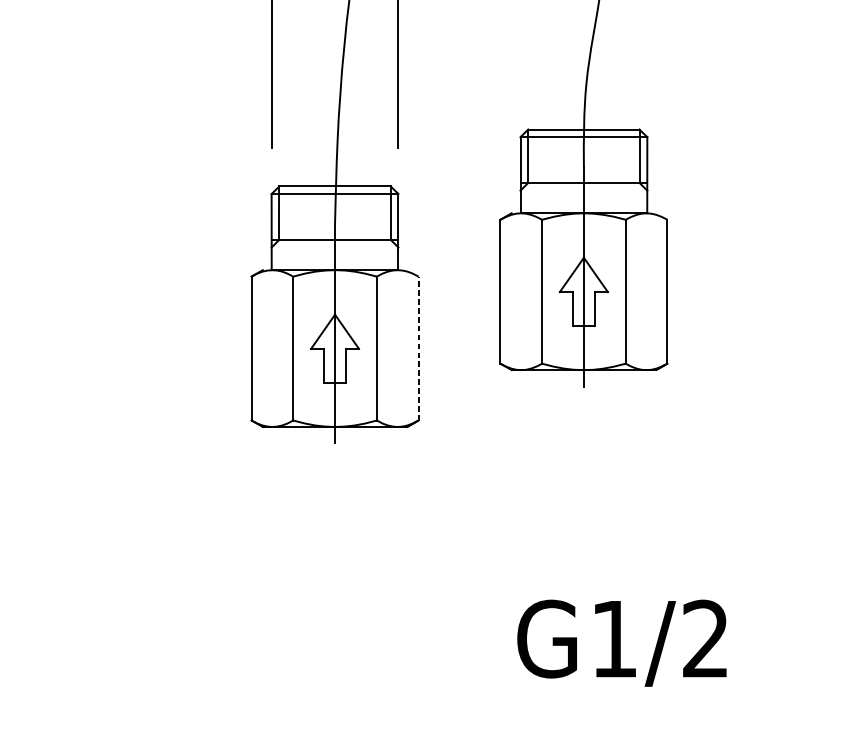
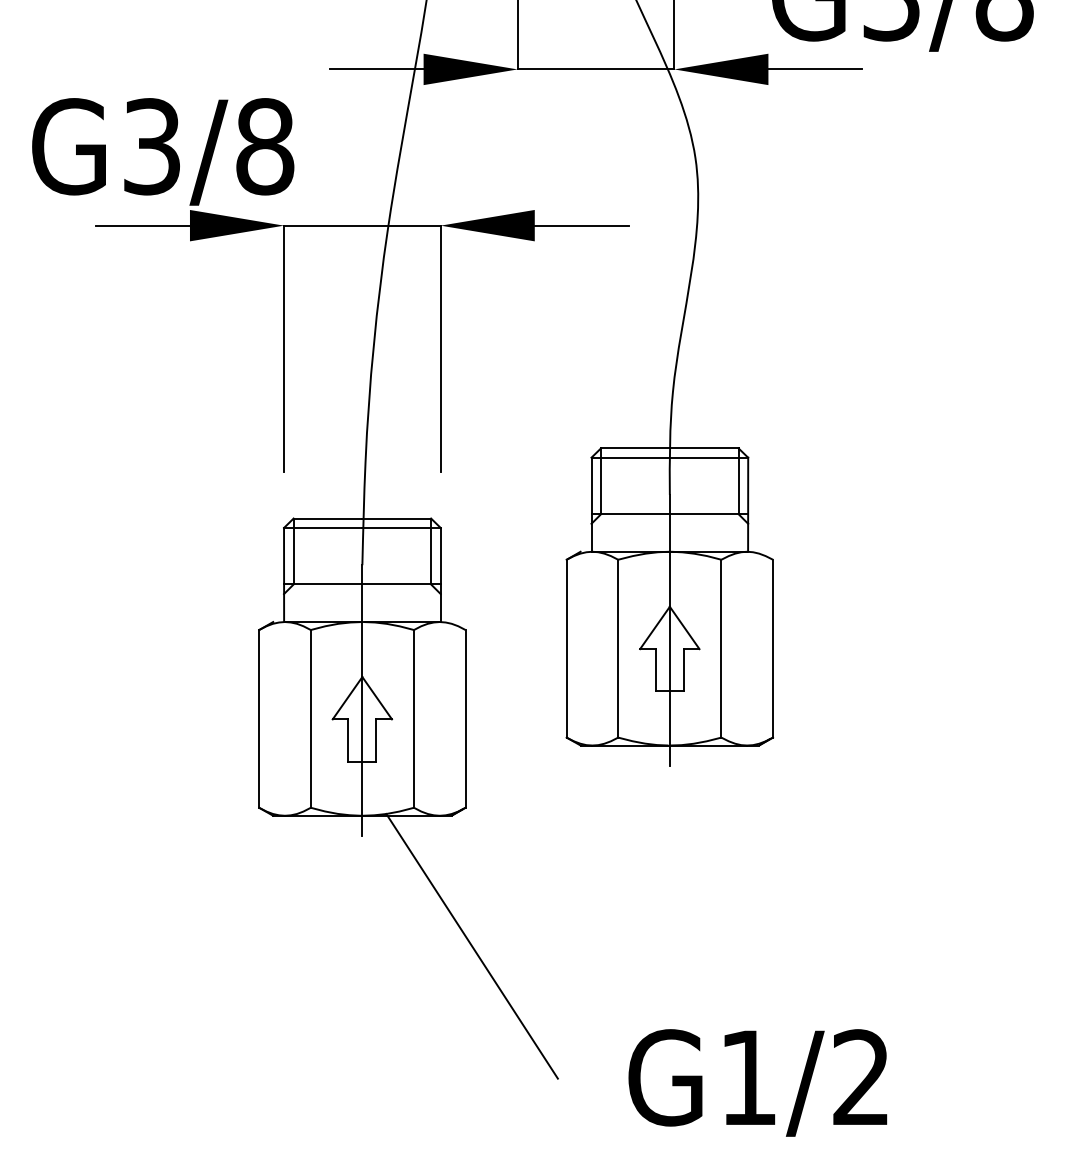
line: (418, 348) -> (465, 718), dashed -> solid
line: (423, 532) -> (471, 946), added
text: (621, 642) -> (757, 1082), moved

